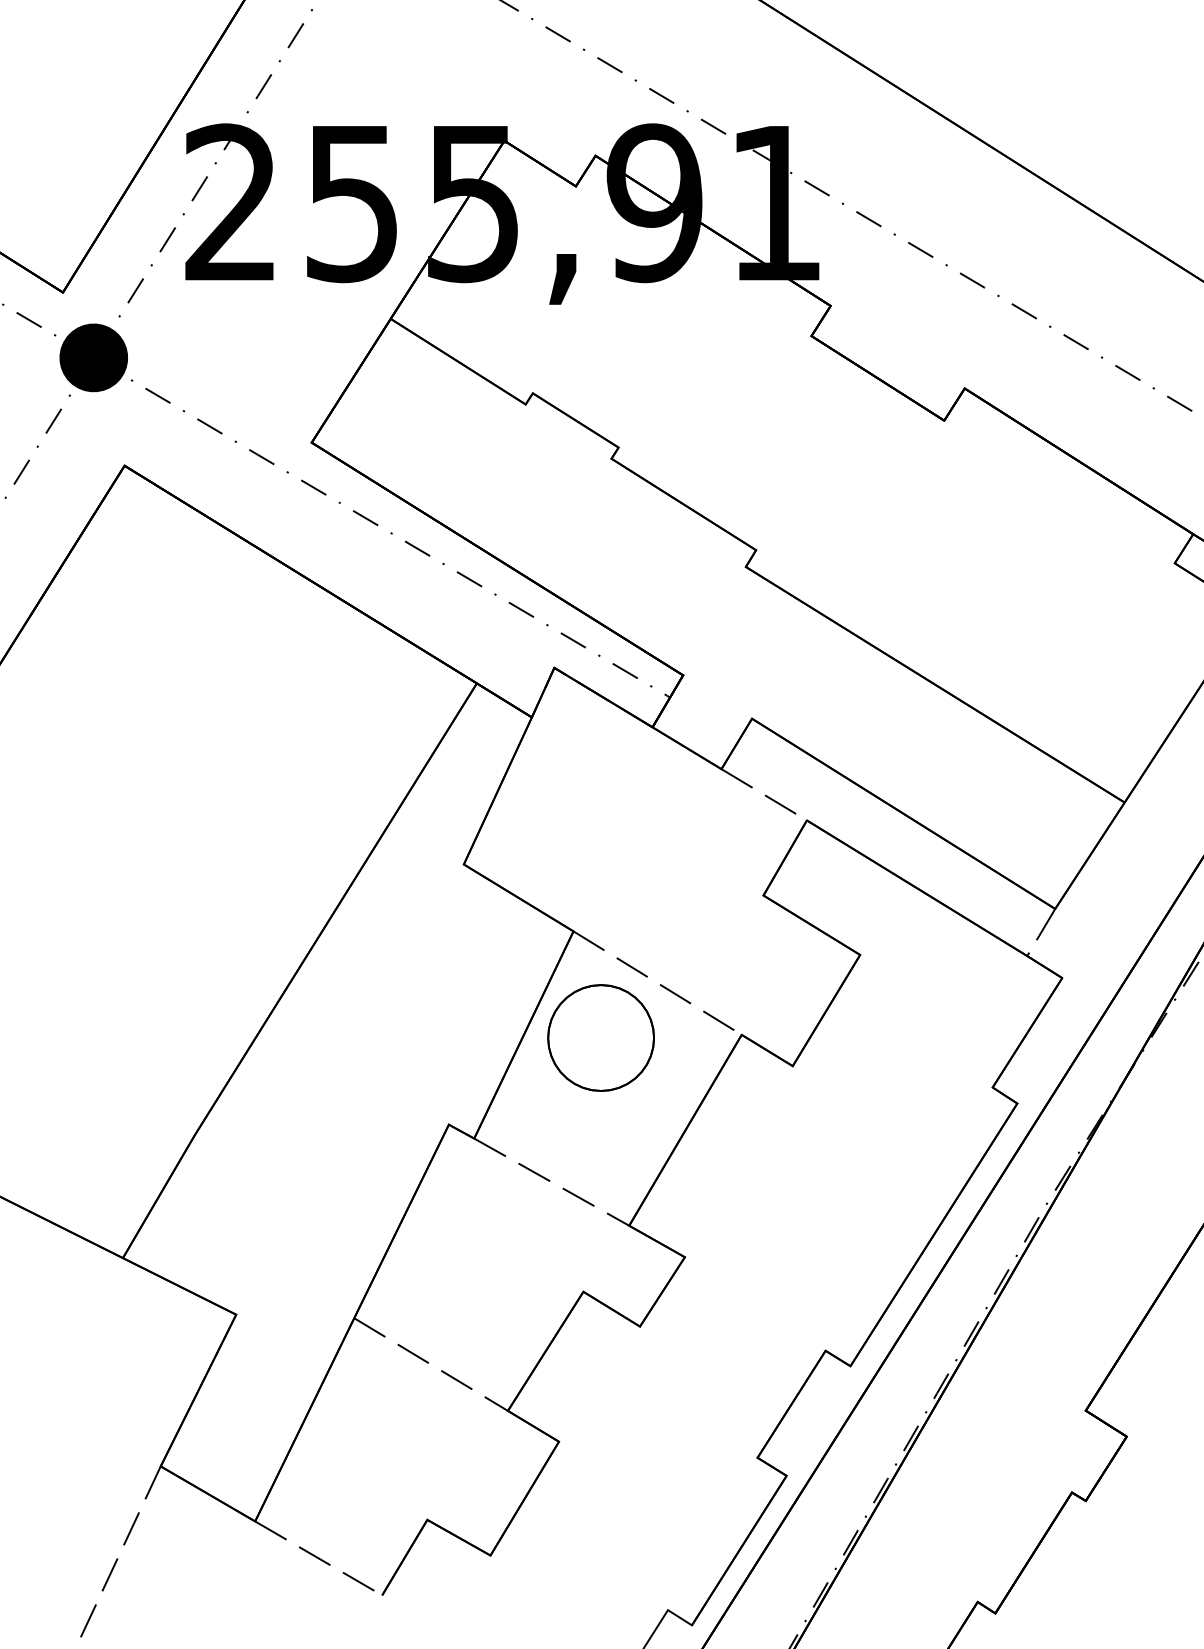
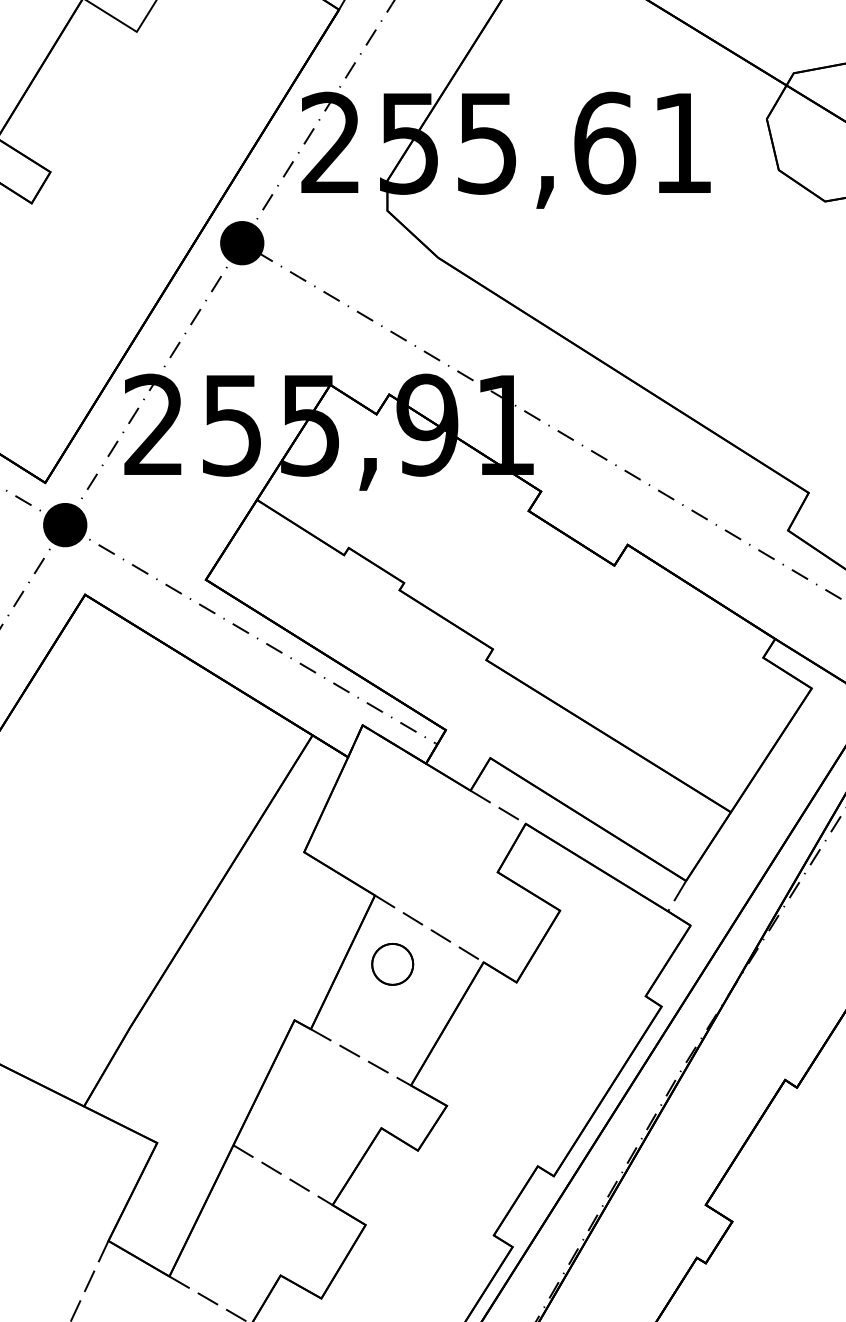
part: (600, 1038) -> (392, 964), size x0.6

